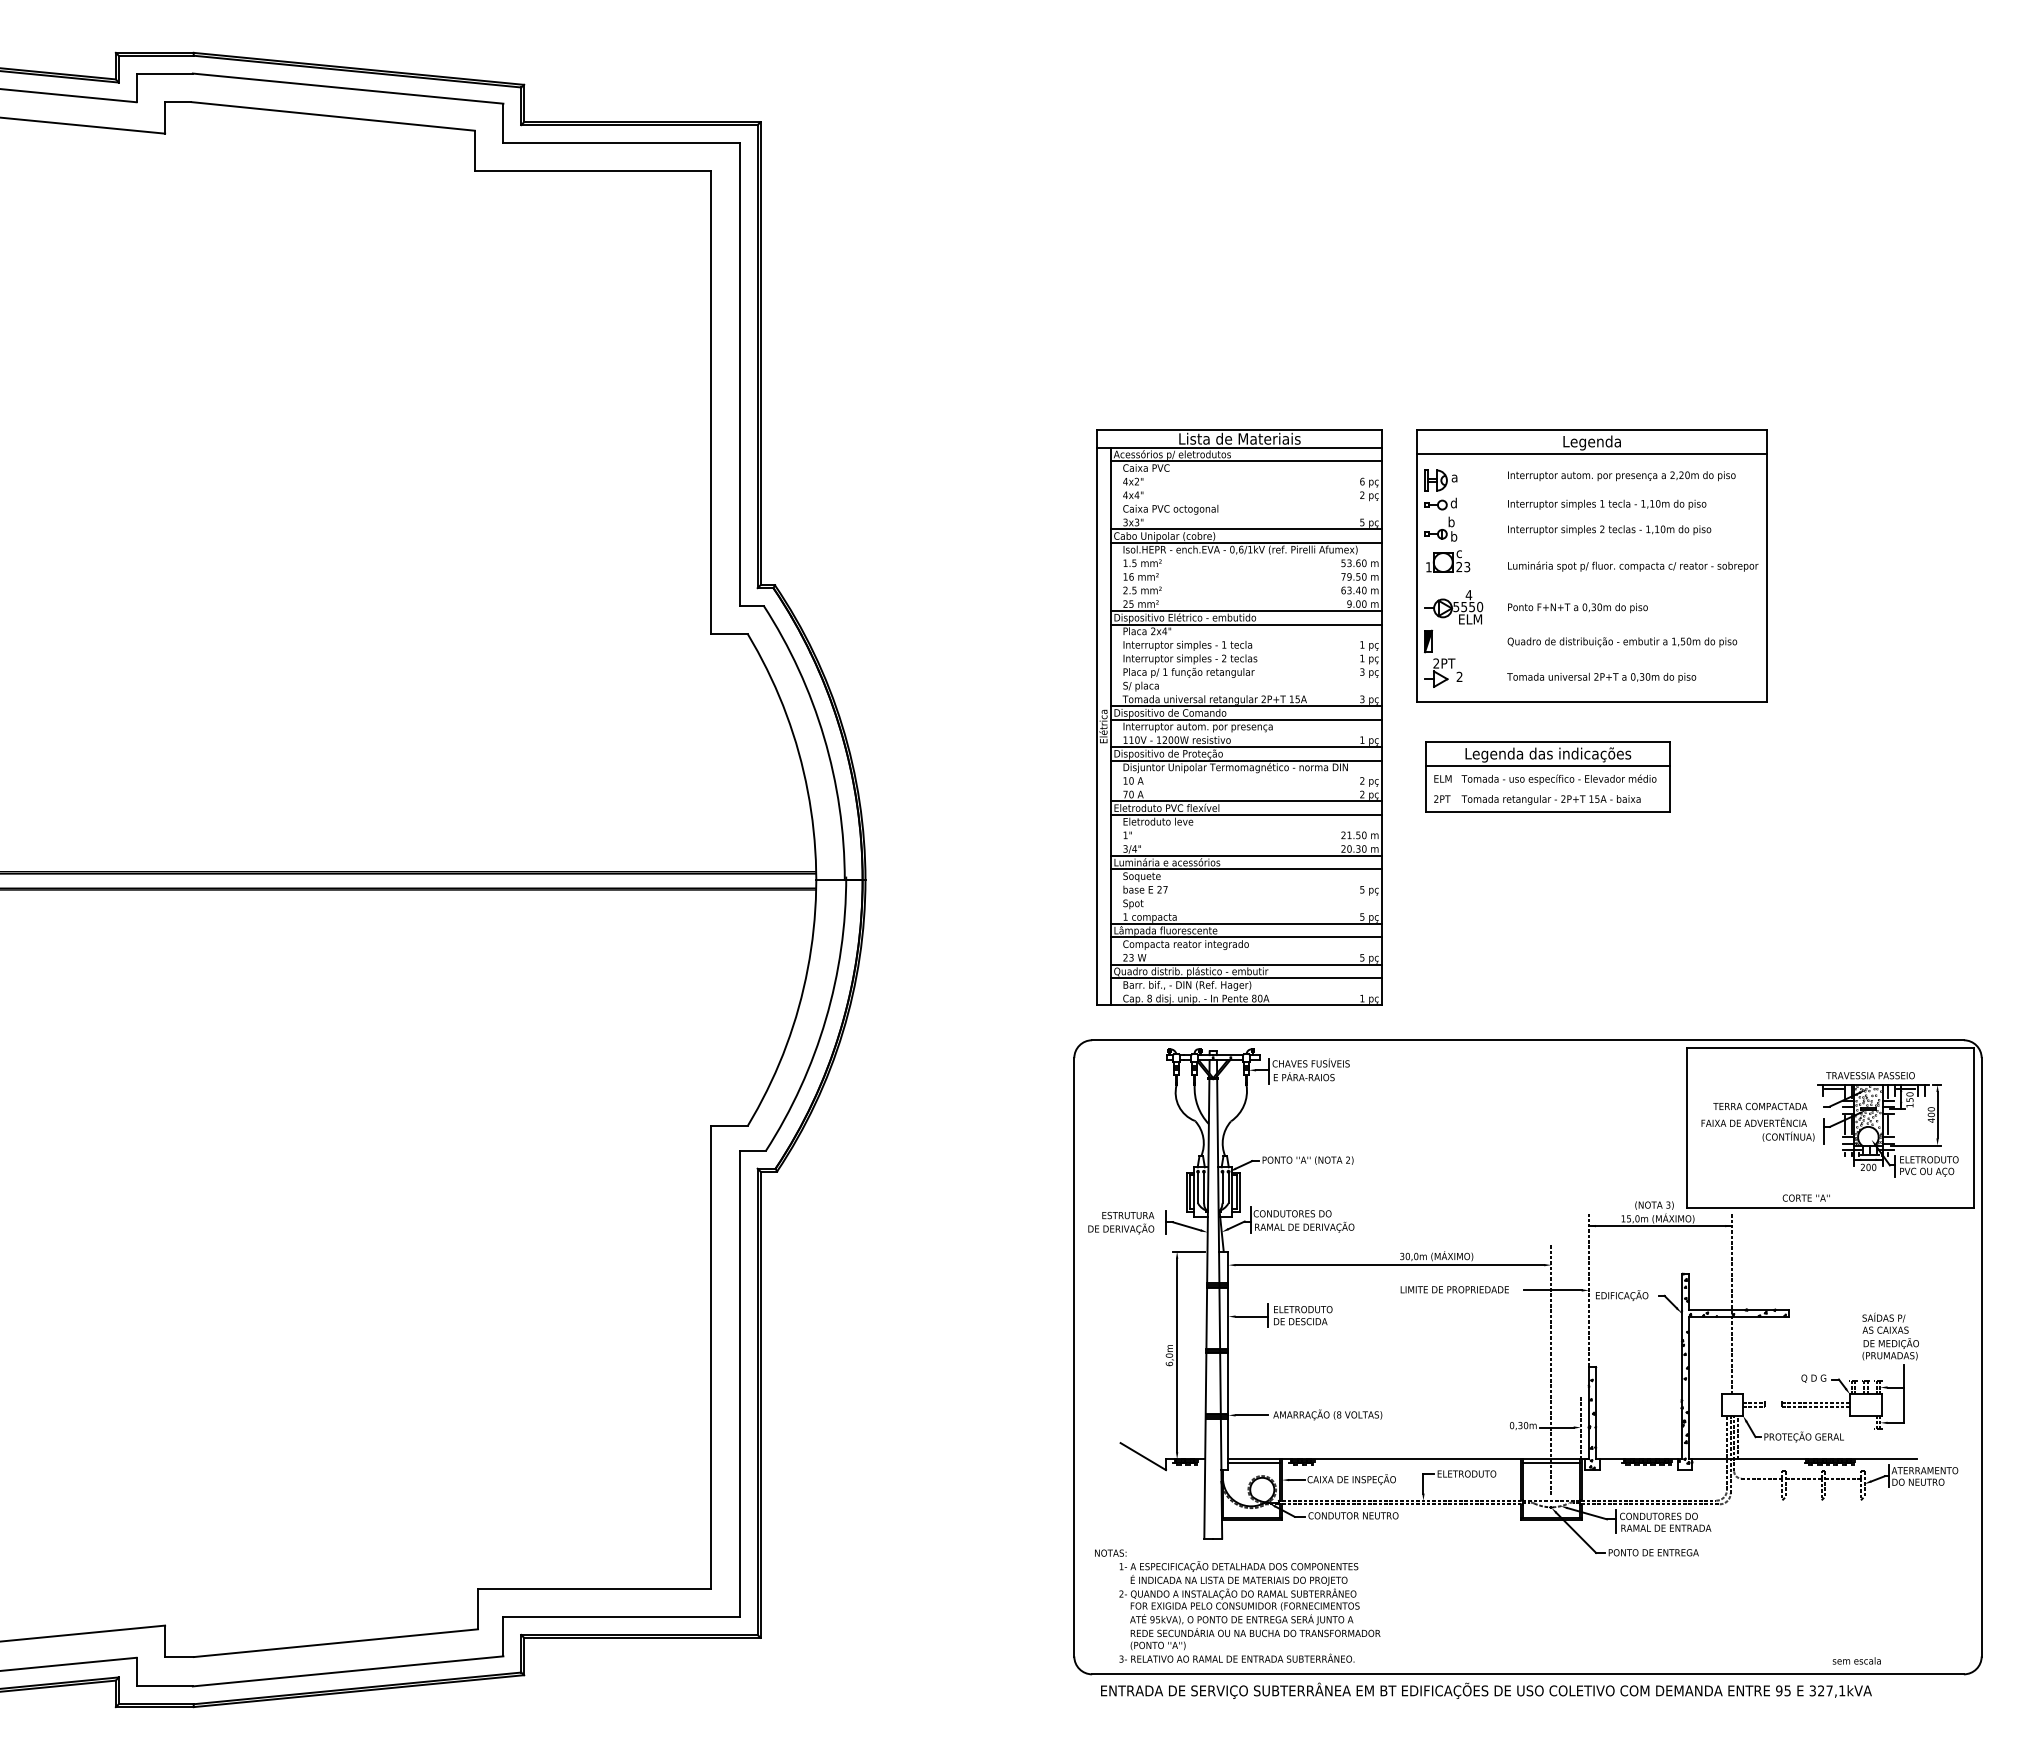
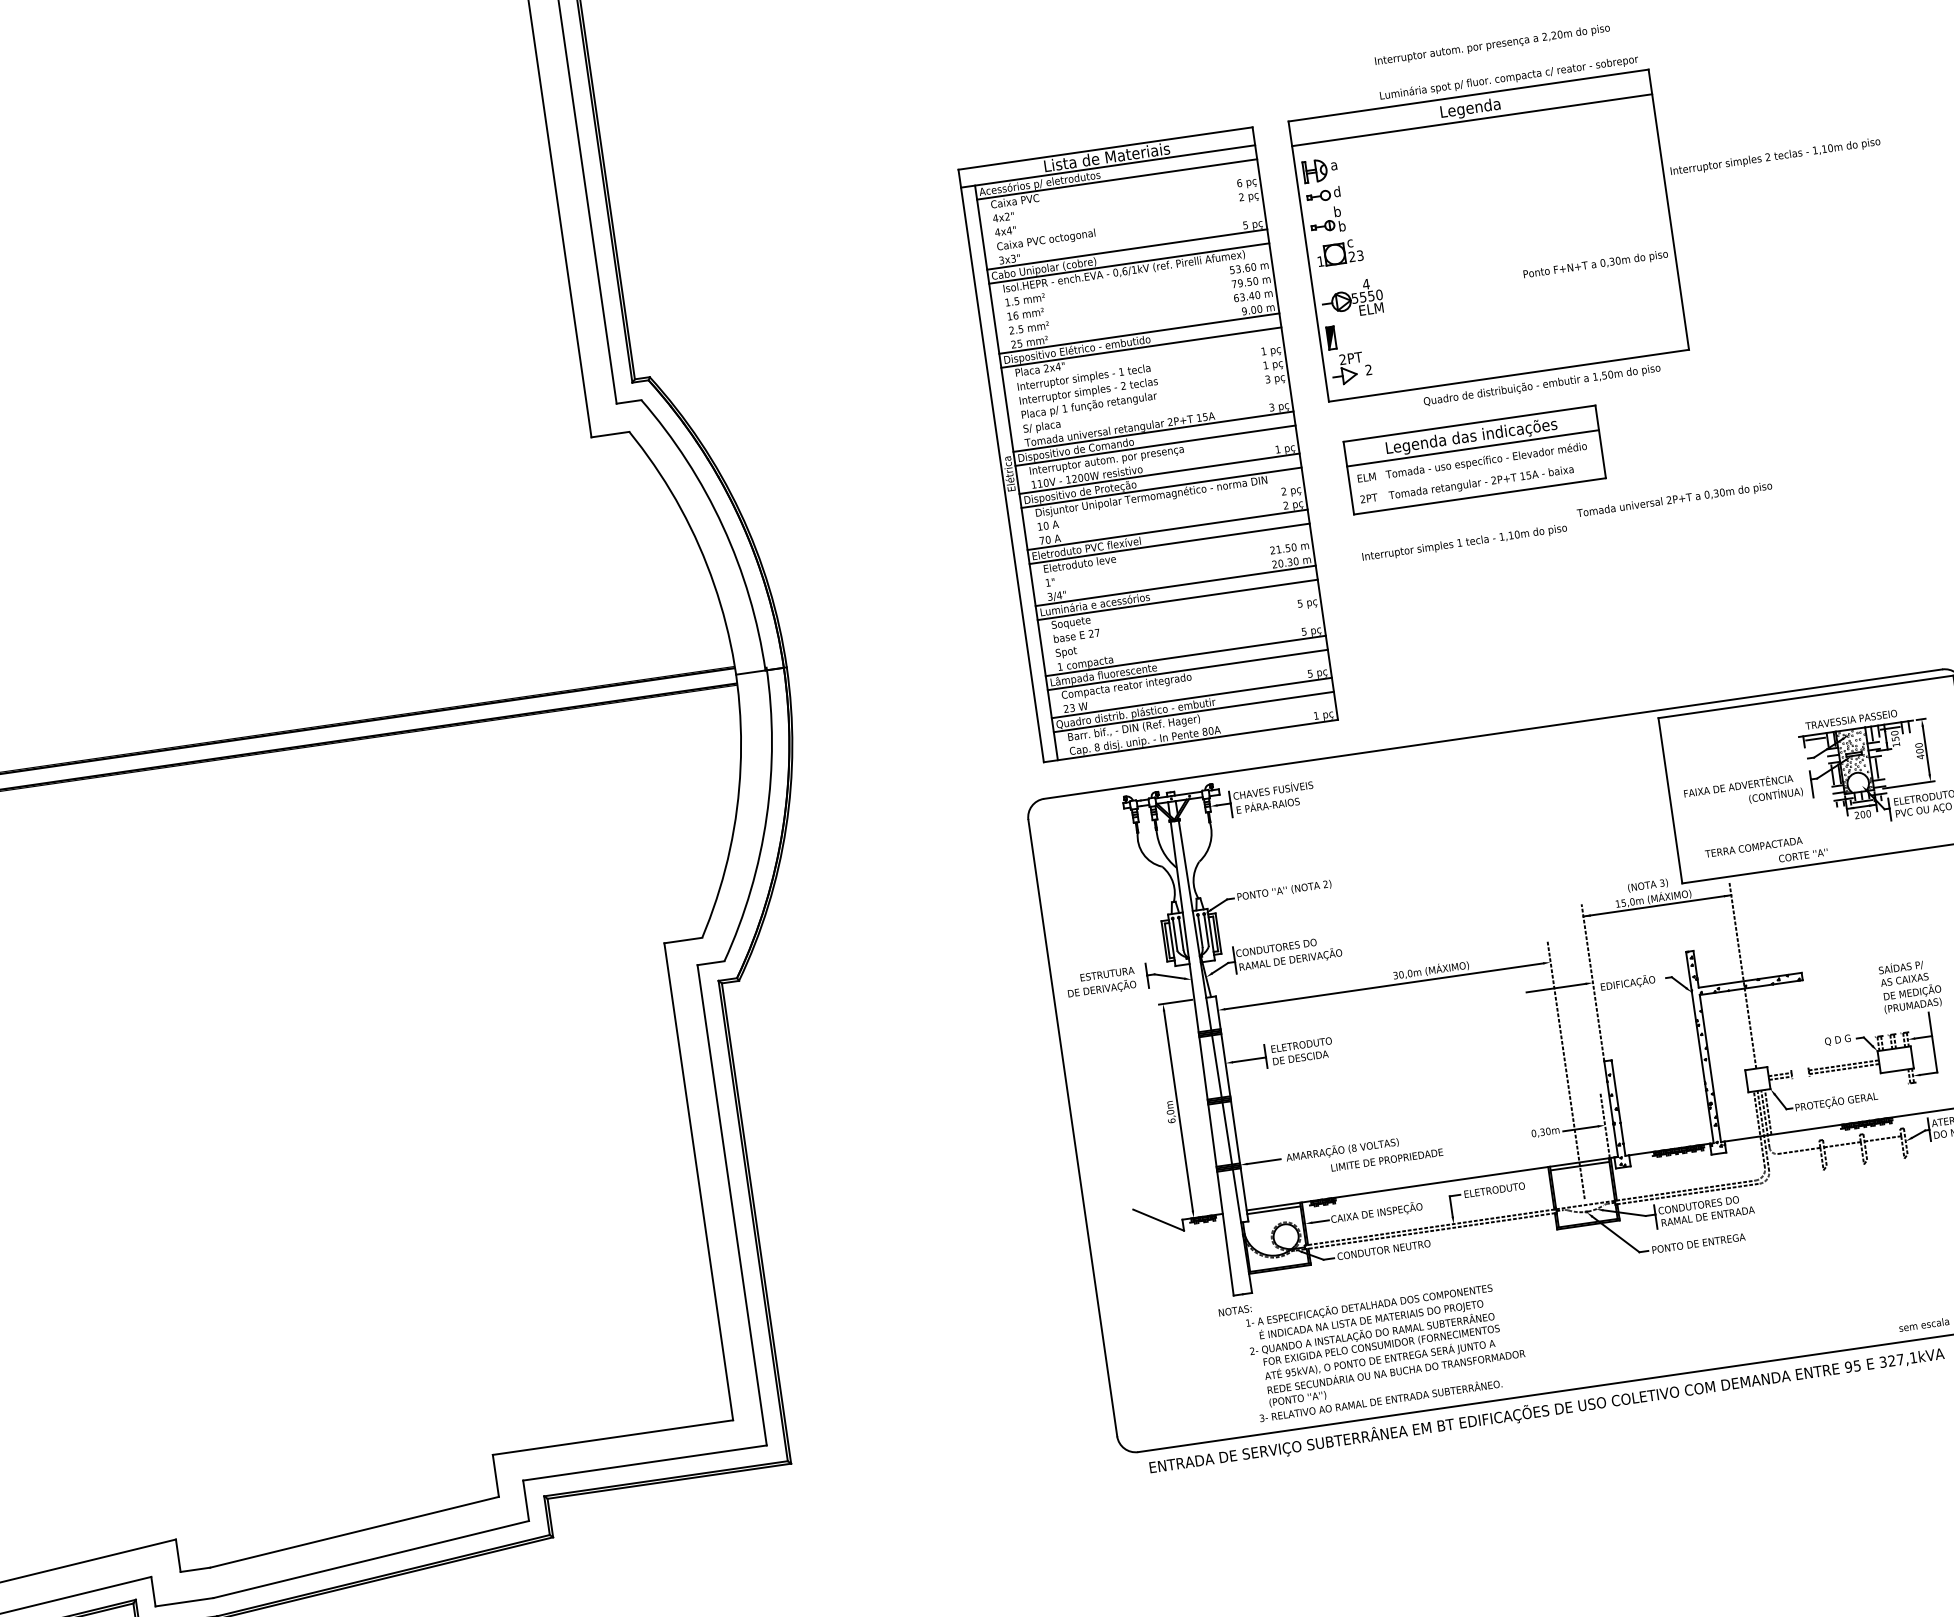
text: (1621, 476) -> (1492, 45), moved
text: (1607, 504) -> (1465, 542), moved
text: (1609, 530) -> (1775, 157), moved
text: (1633, 566) -> (1509, 77), moved
text: (1577, 608) -> (1595, 265), moved
text: (1622, 642) -> (1542, 385), moved
text: (1601, 677) -> (1674, 500), moved
text: (1760, 1106) -> (1753, 847), moved
text: (1454, 1289) -> (1386, 1159), moved
text: (1237, 1605) -> (1373, 1345), moved

